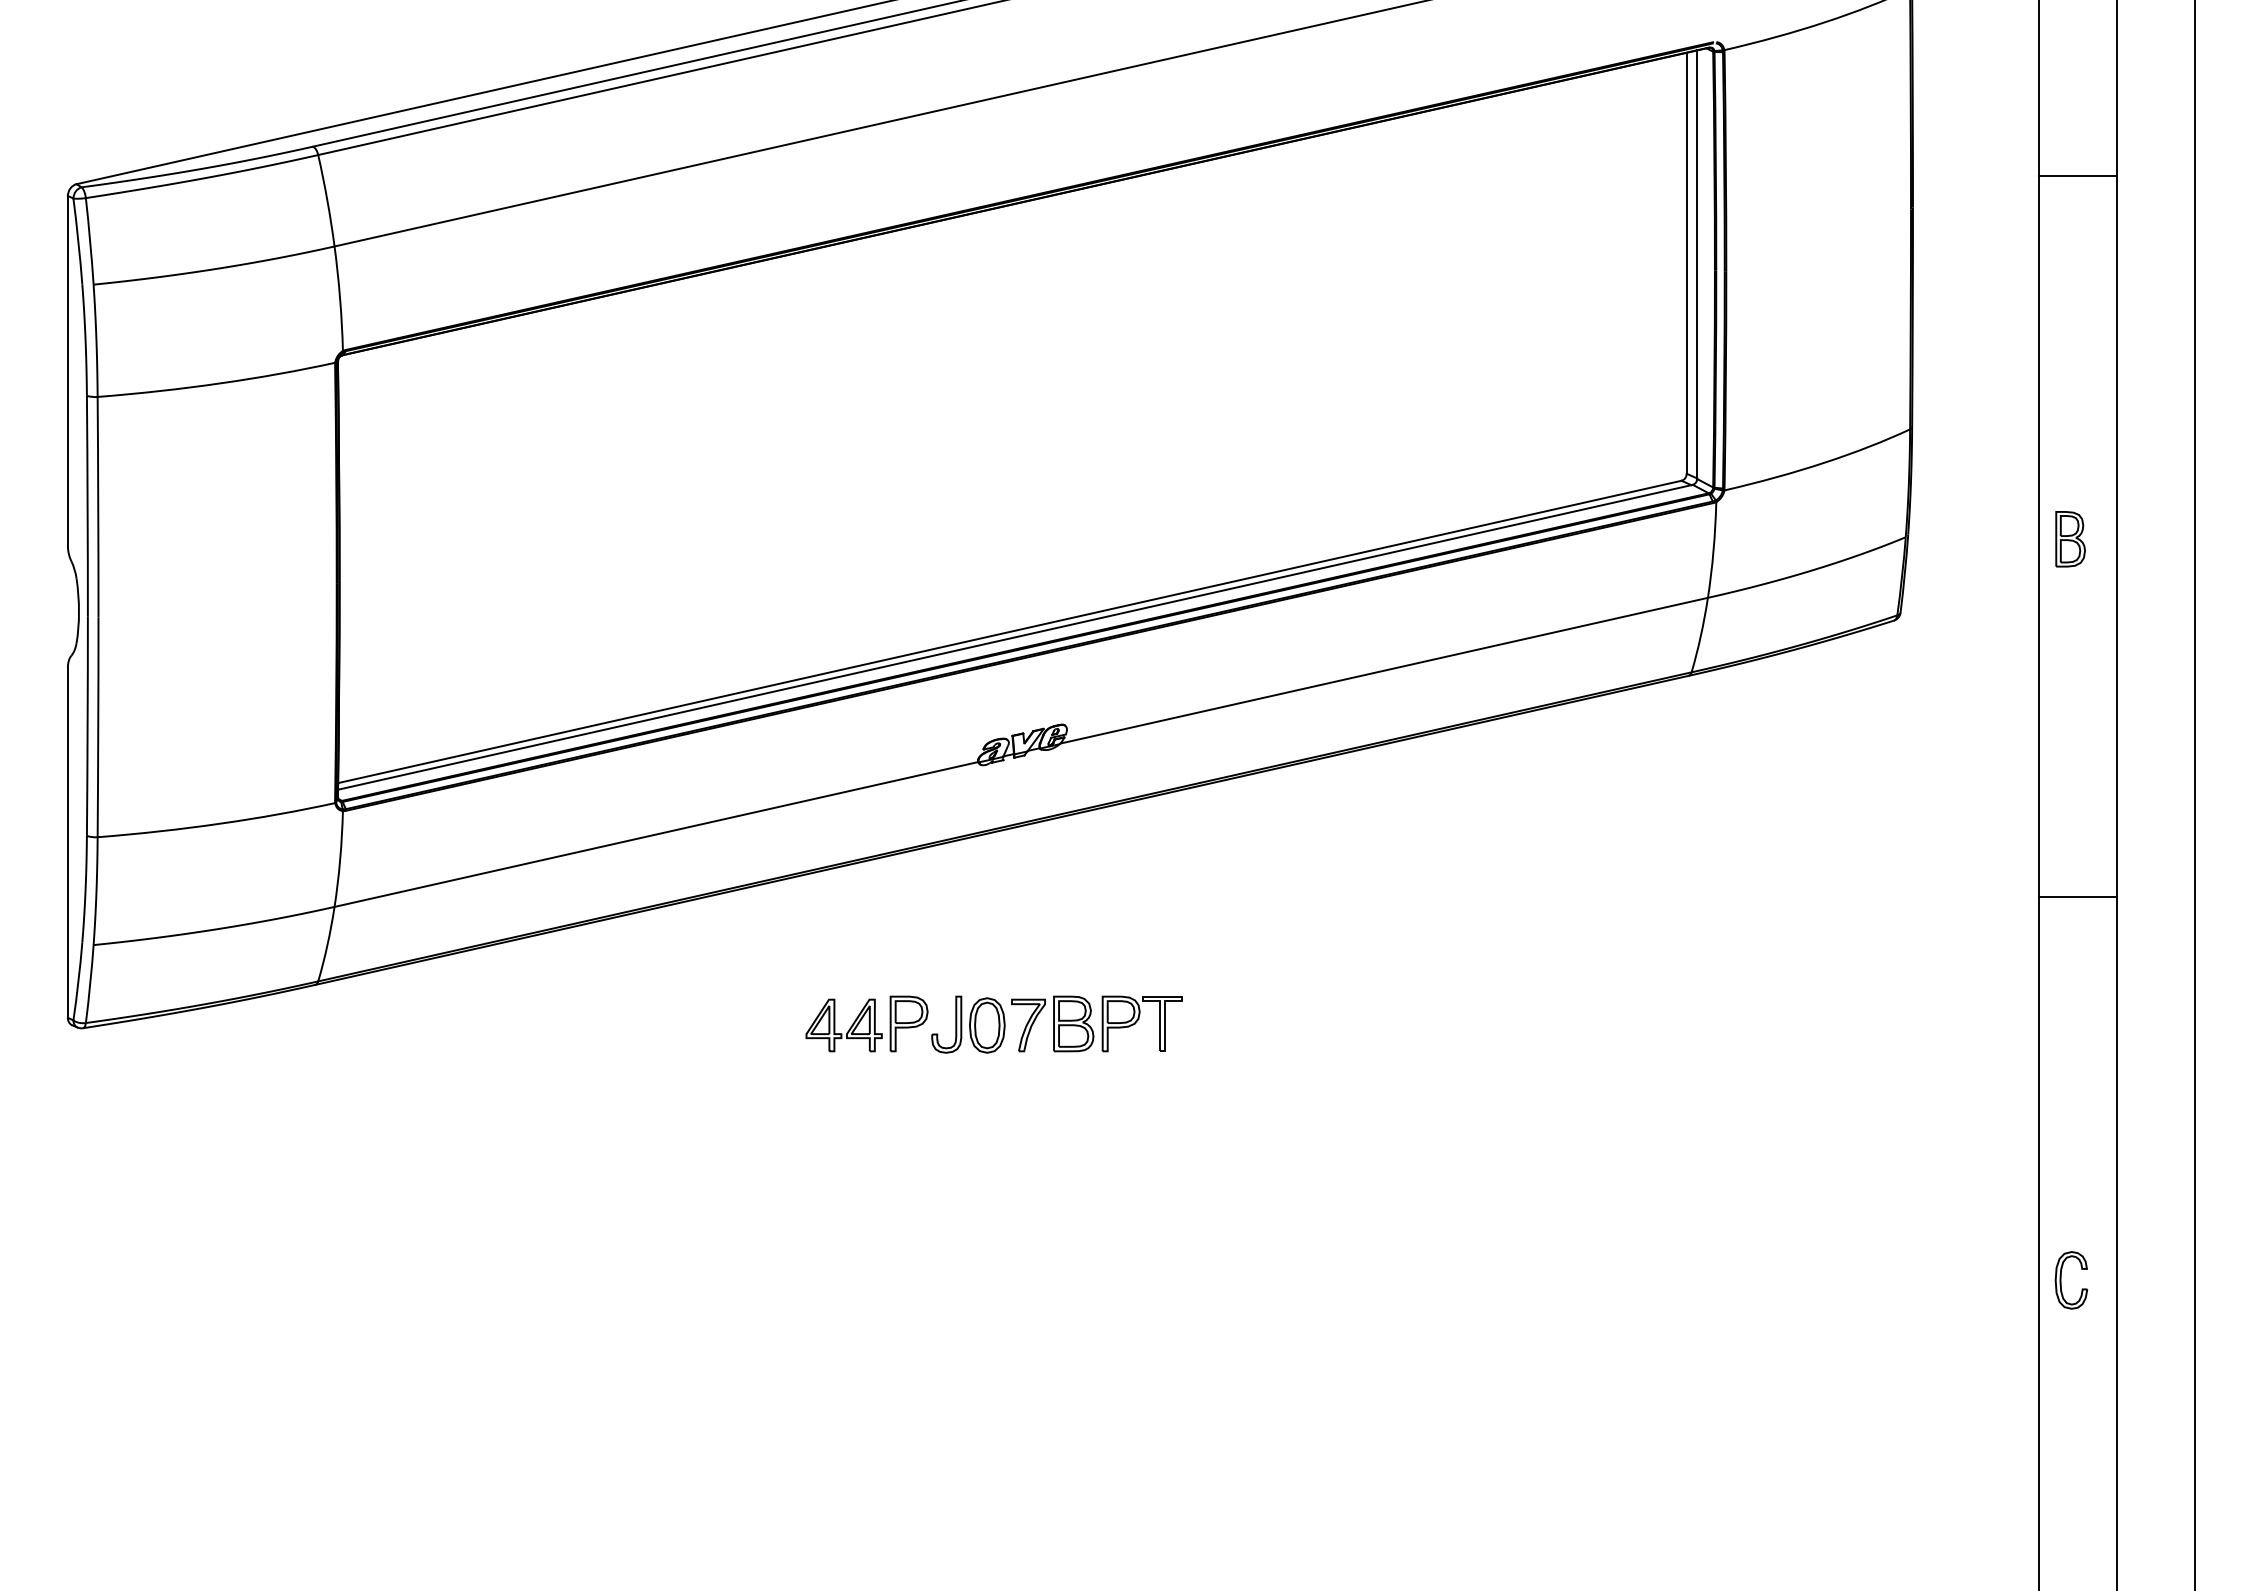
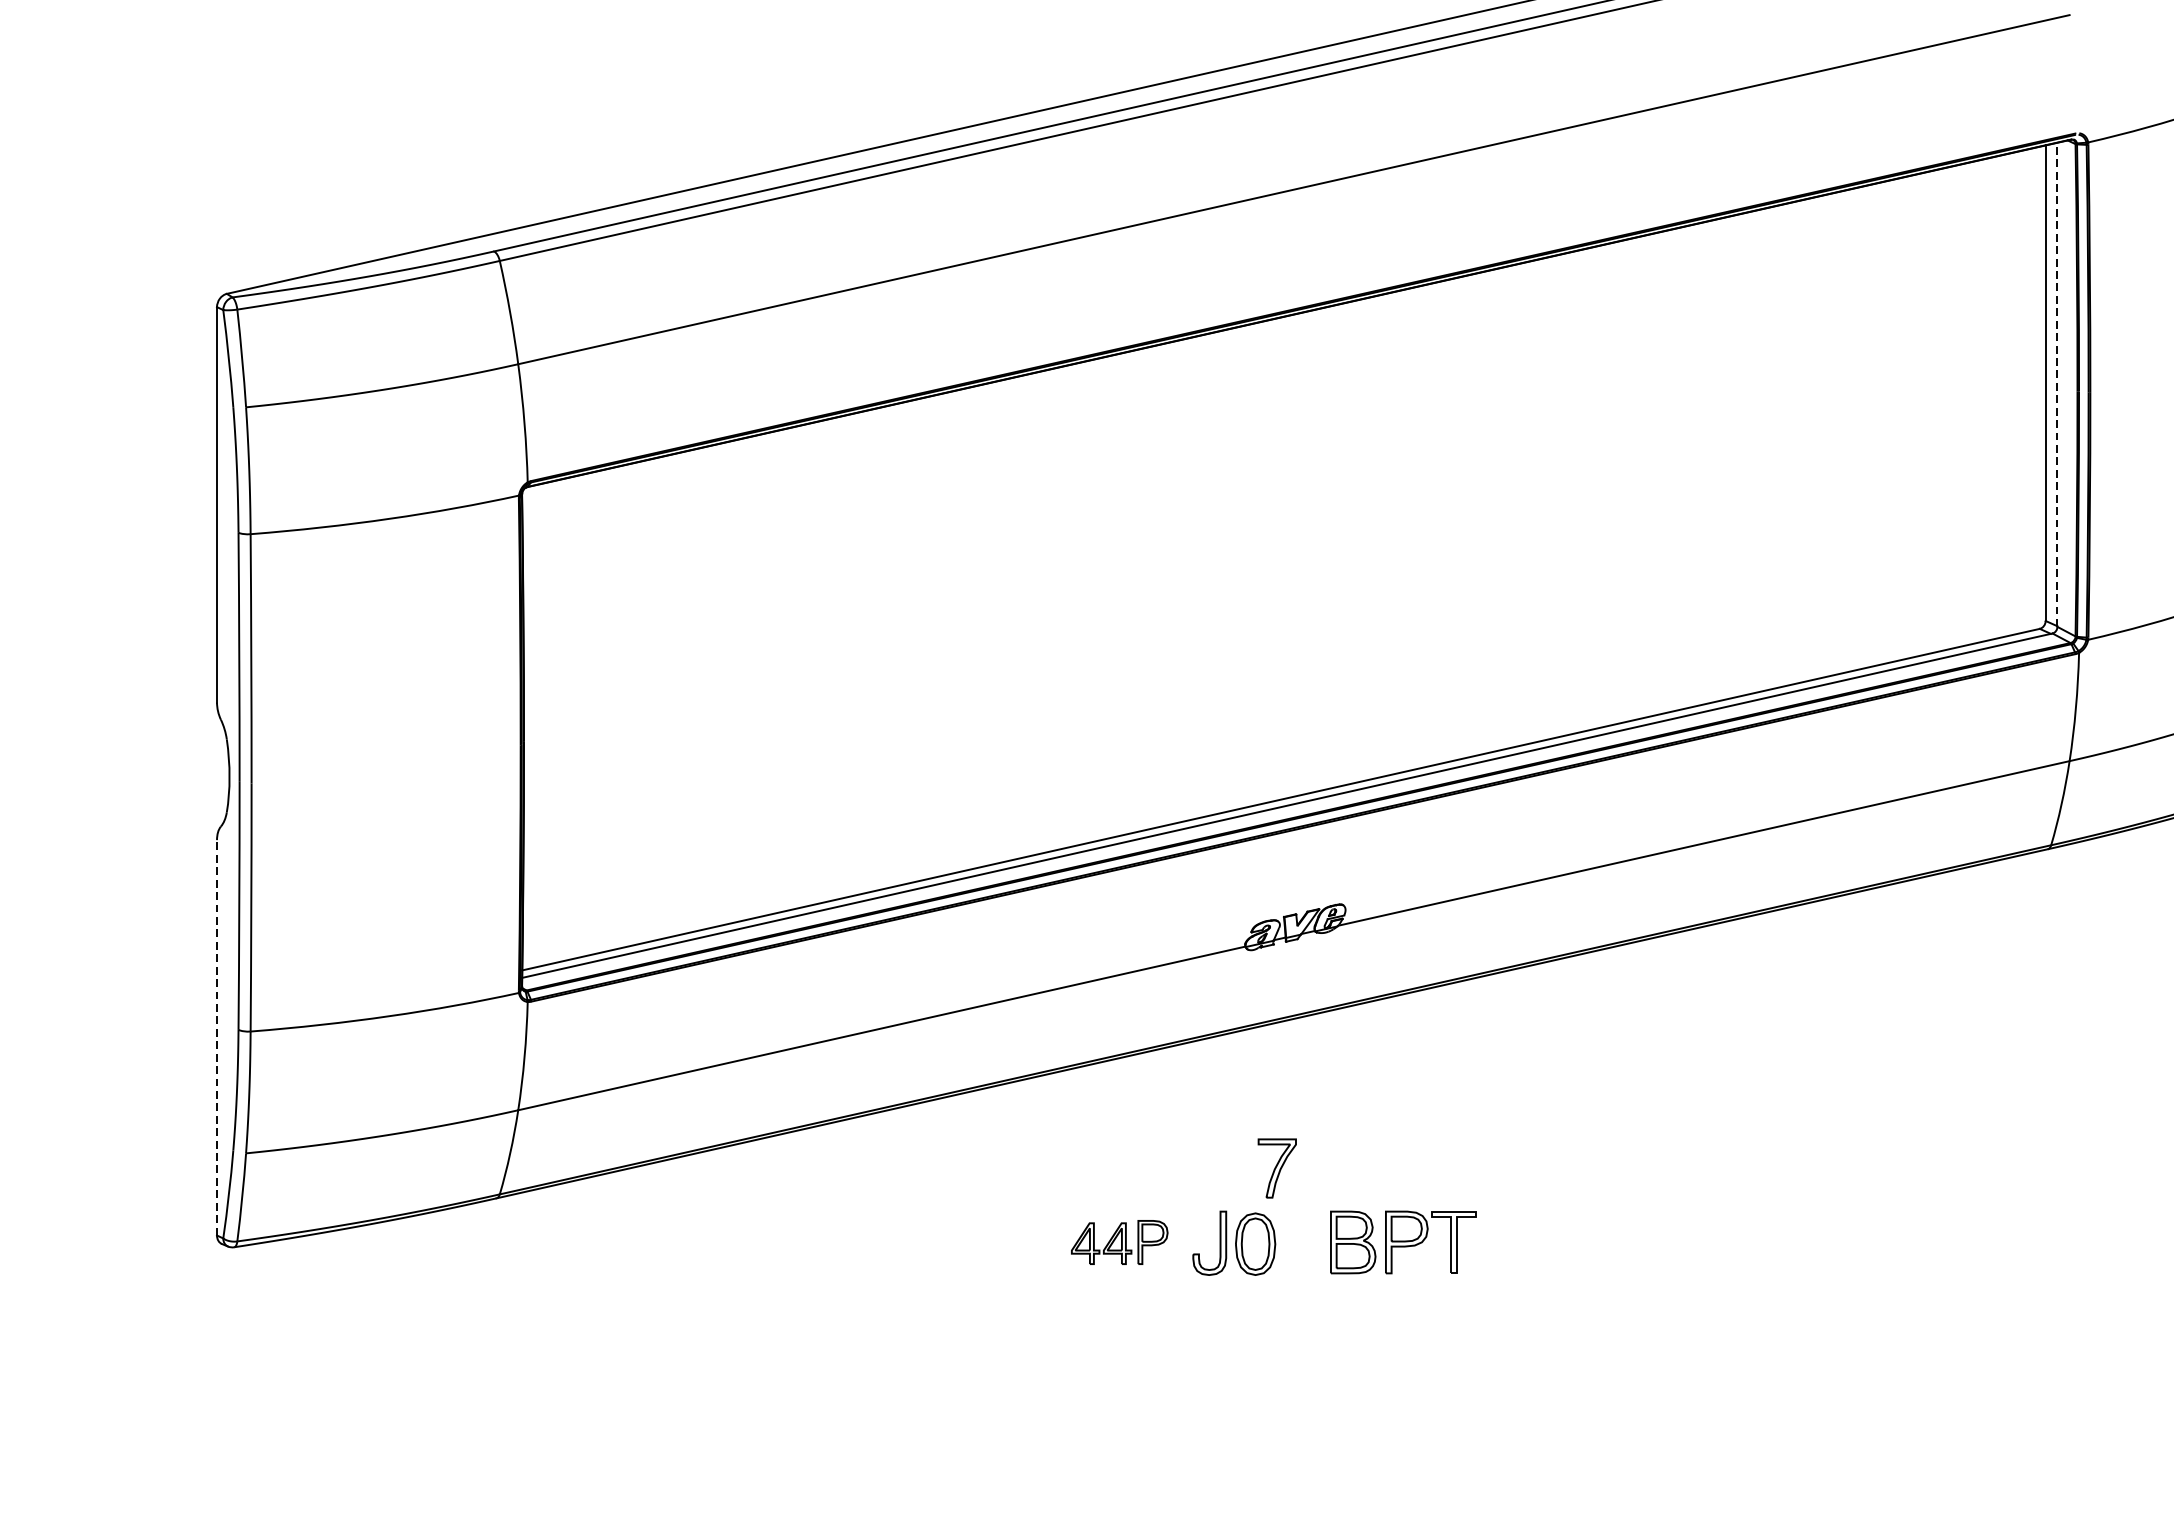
line: (1697, 264) -> (2057, 384), solid -> dashed
line: (67, 842) -> (216, 1037), solid -> dashed
part: (866, 1023) -> (1119, 1241), size x0.7
part: (1028, 1025) -> (1277, 1168), moved

